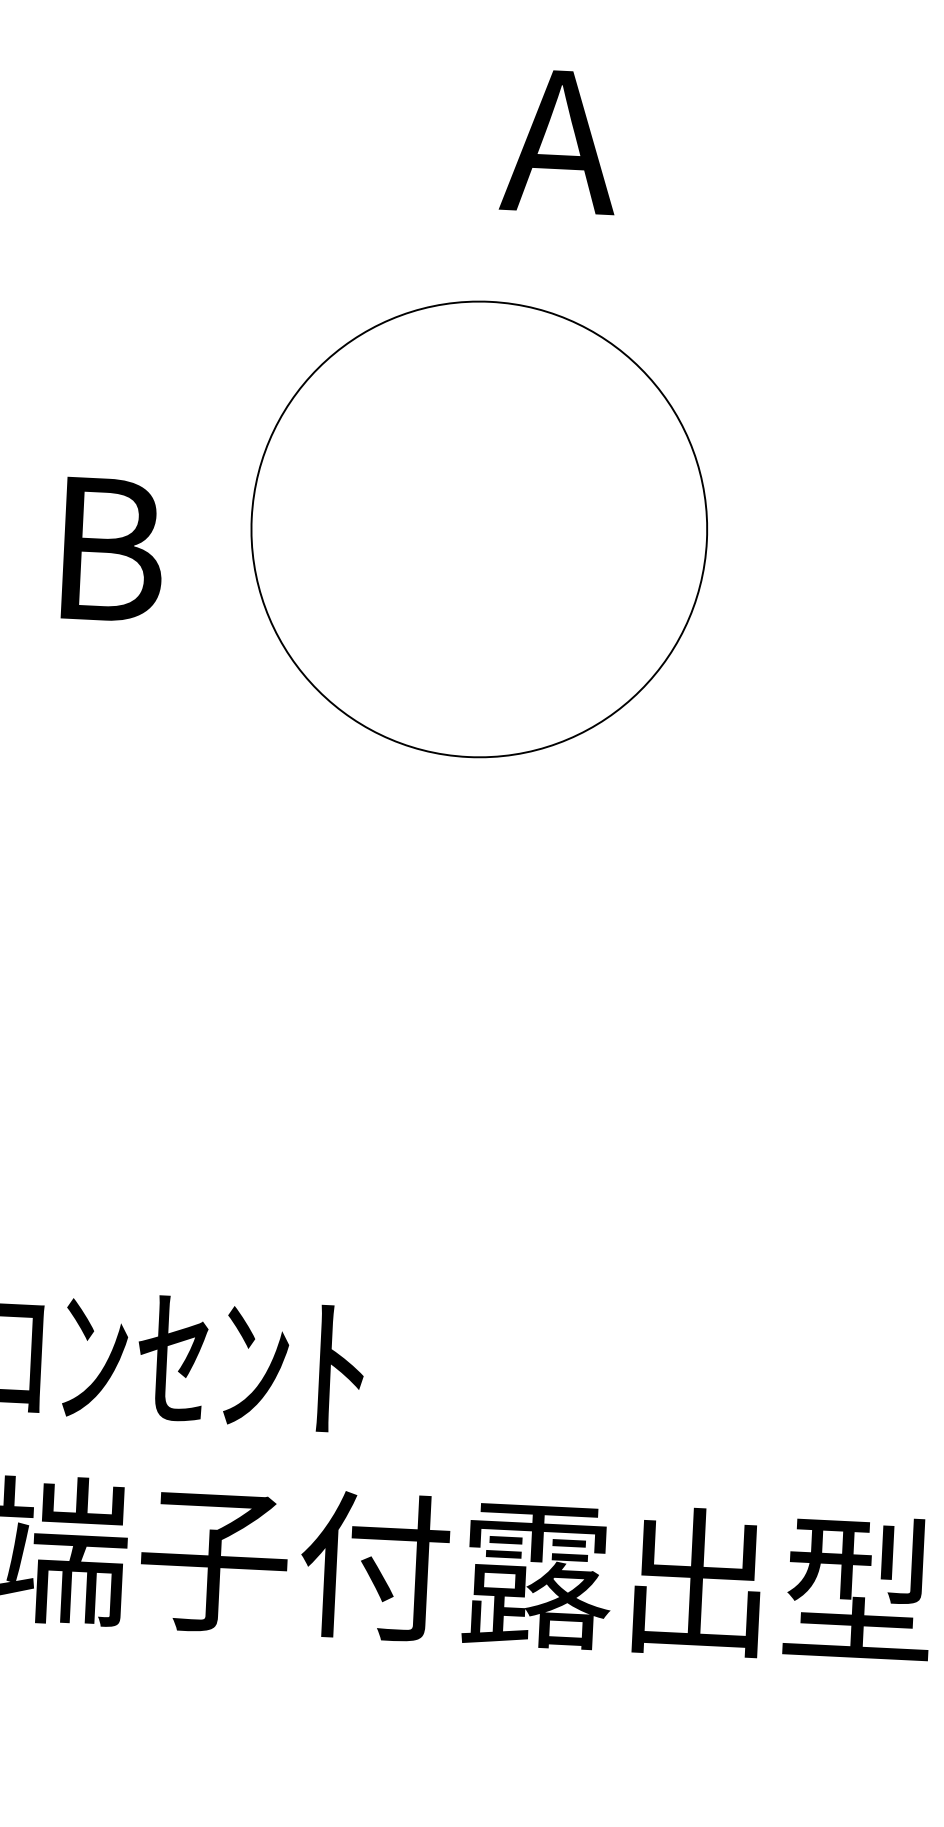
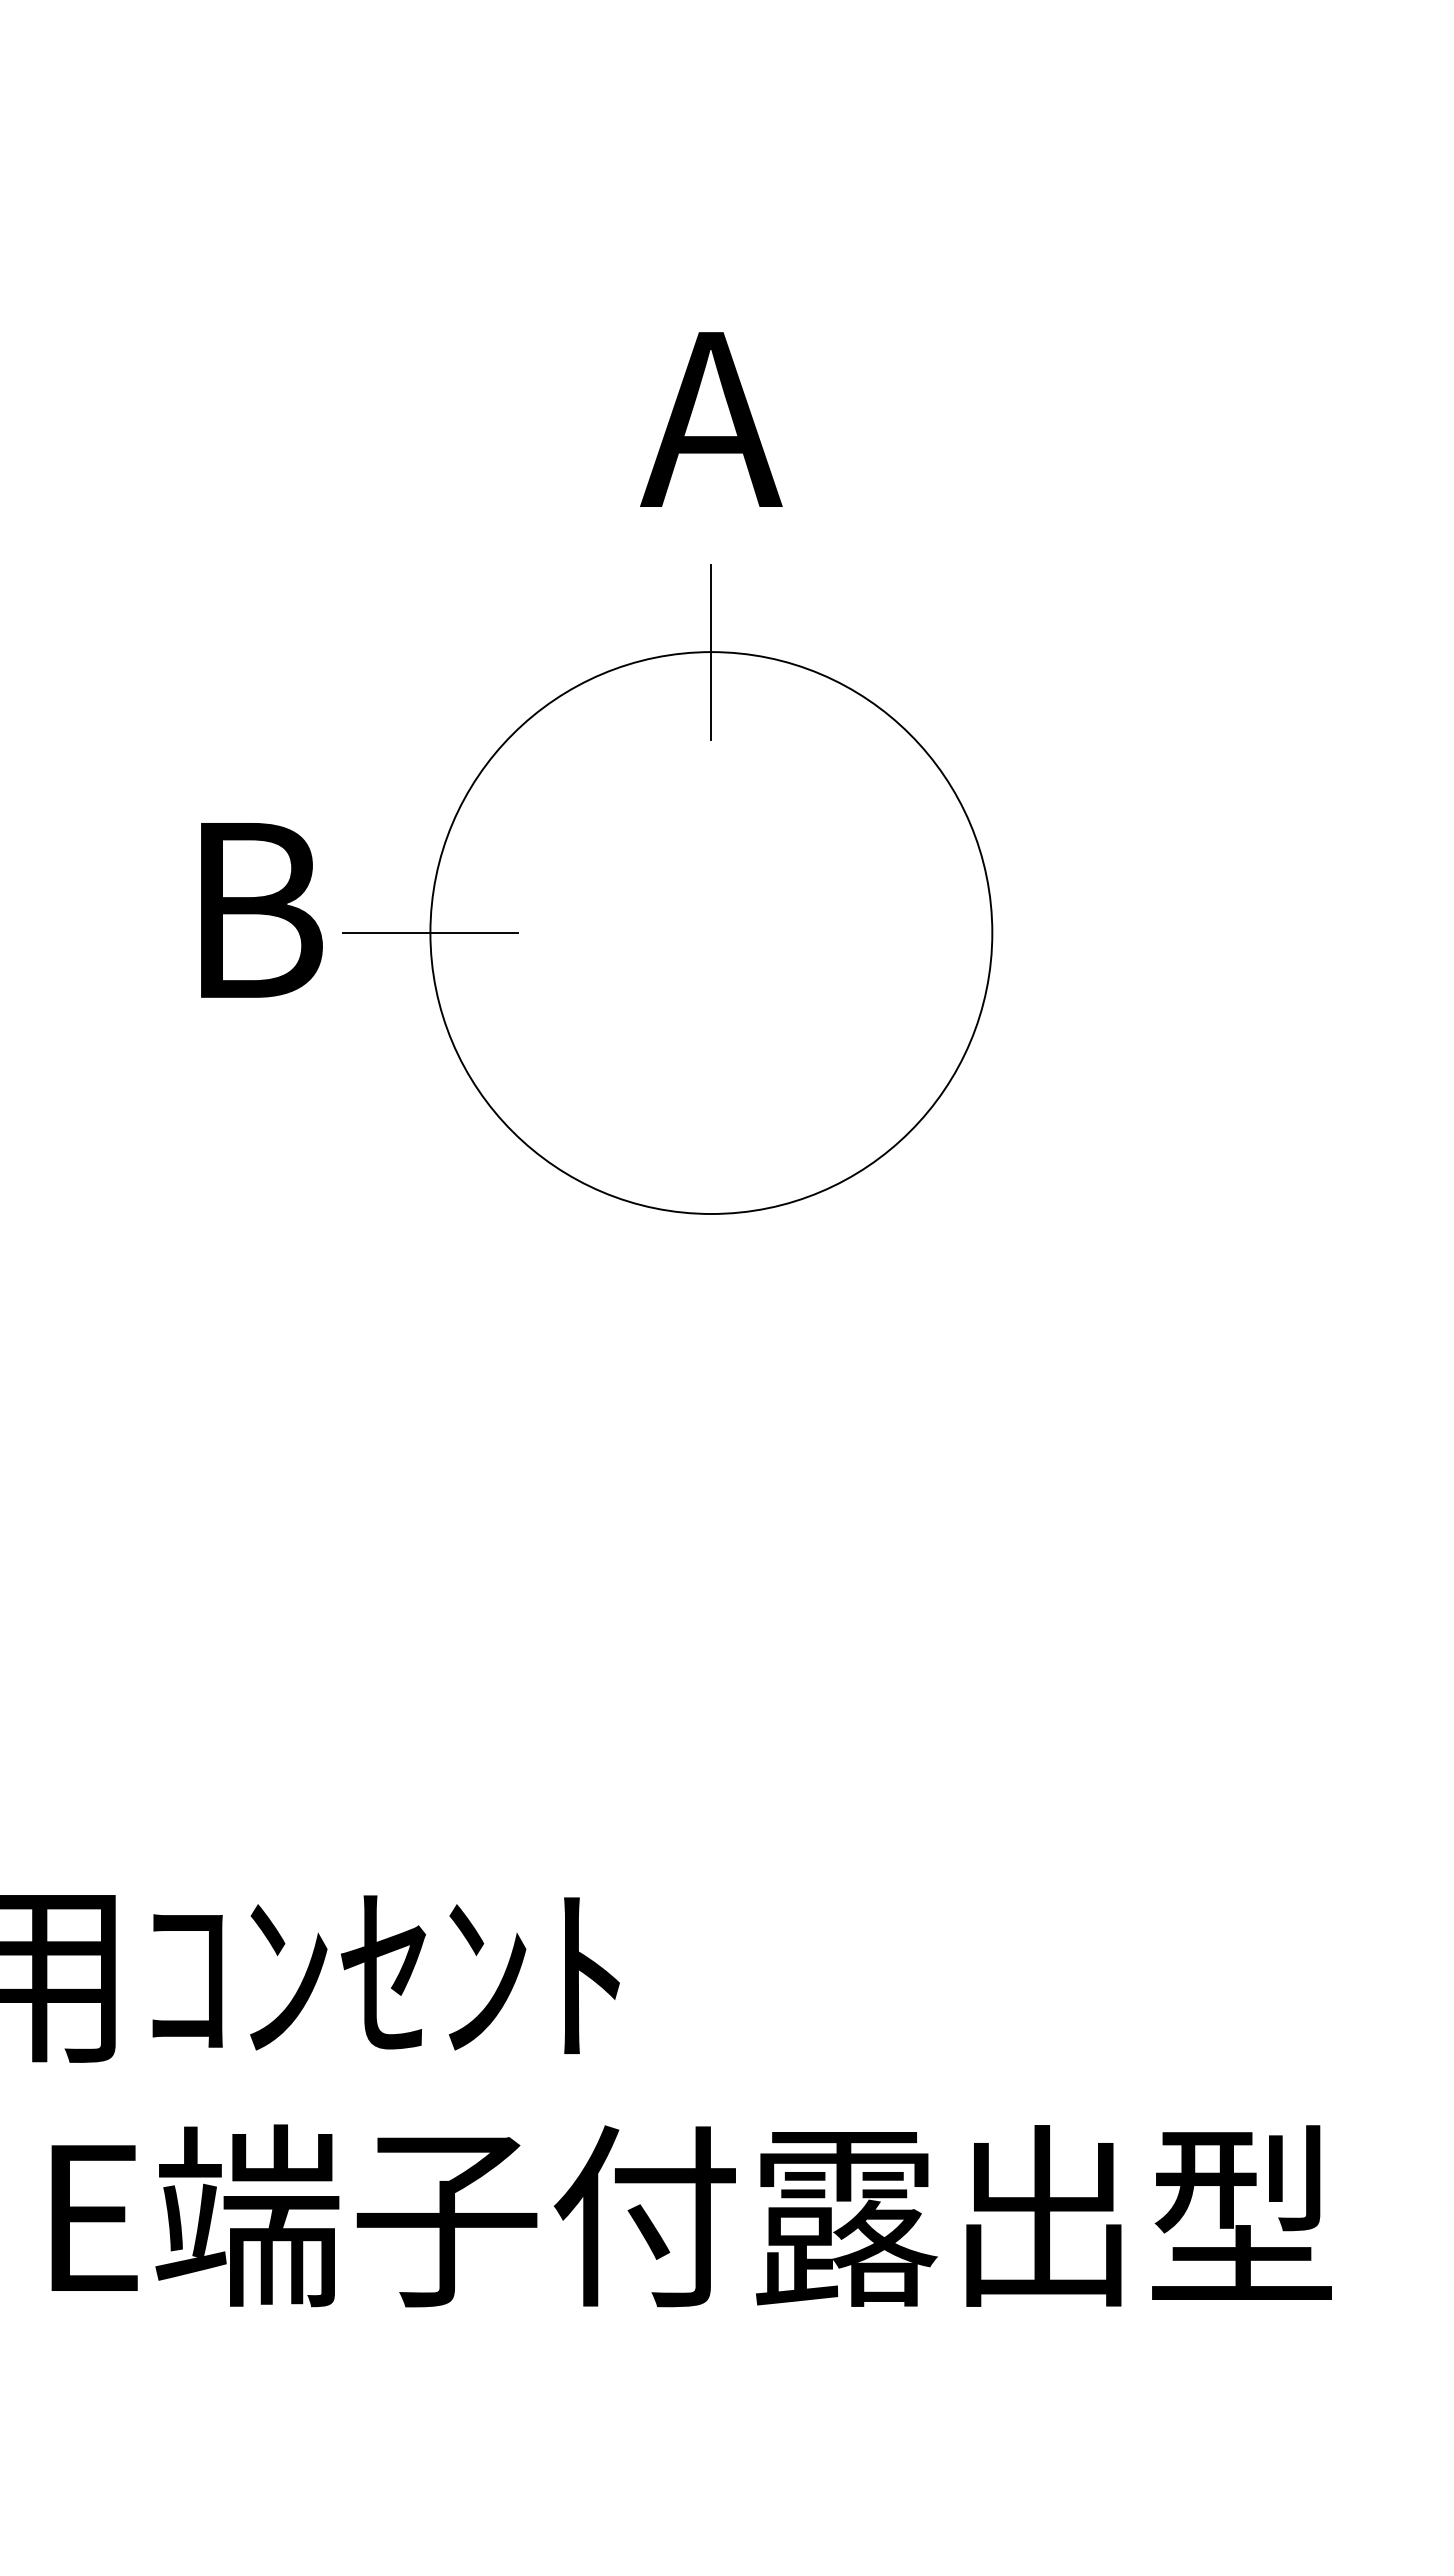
text: (560, 141) -> (711, 419), moved
line: (490, 301) -> (711, 651), added
line: (250, 518) -> (429, 933), added
text: (113, 550) -> (261, 910), moved

